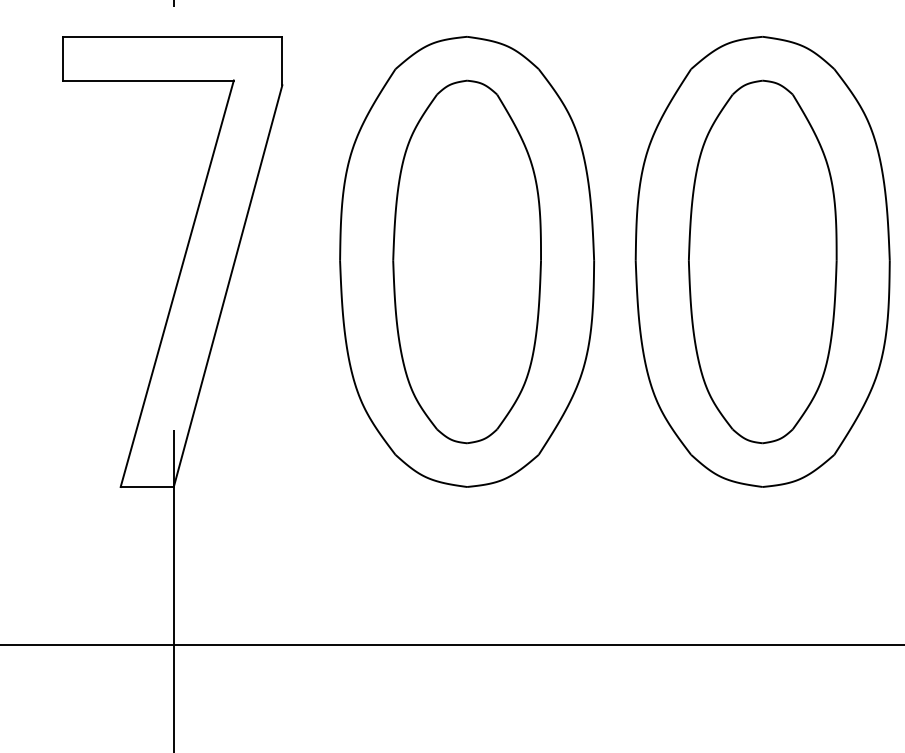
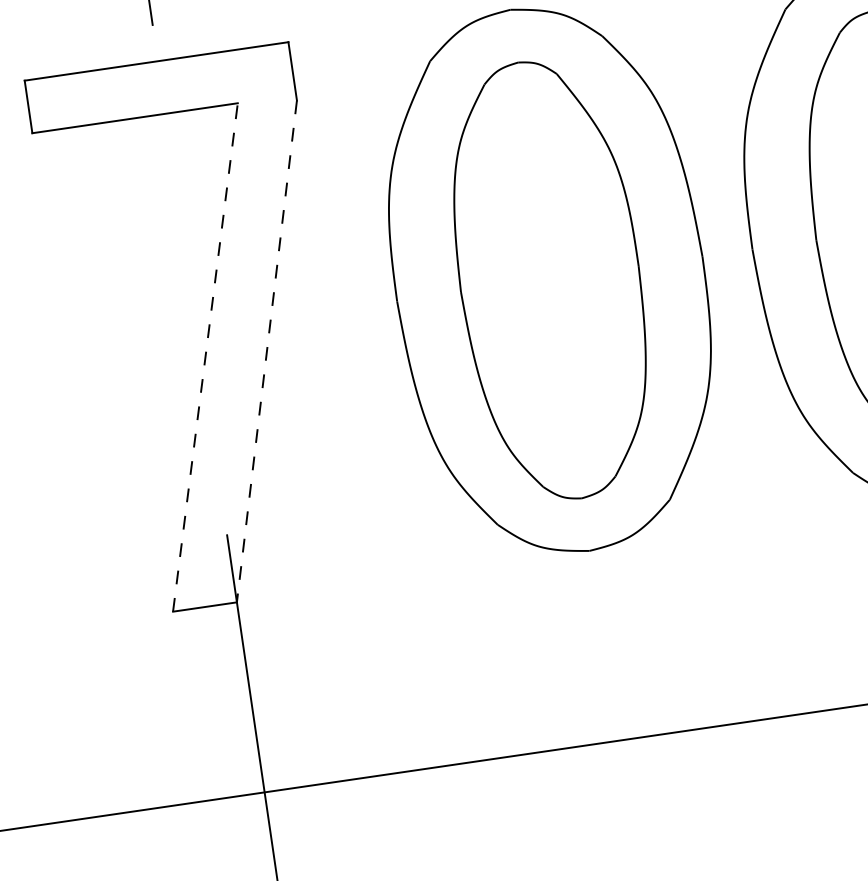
line: (177, 283) -> (205, 357), solid -> dashed
line: (227, 286) -> (266, 351), solid -> dashed

